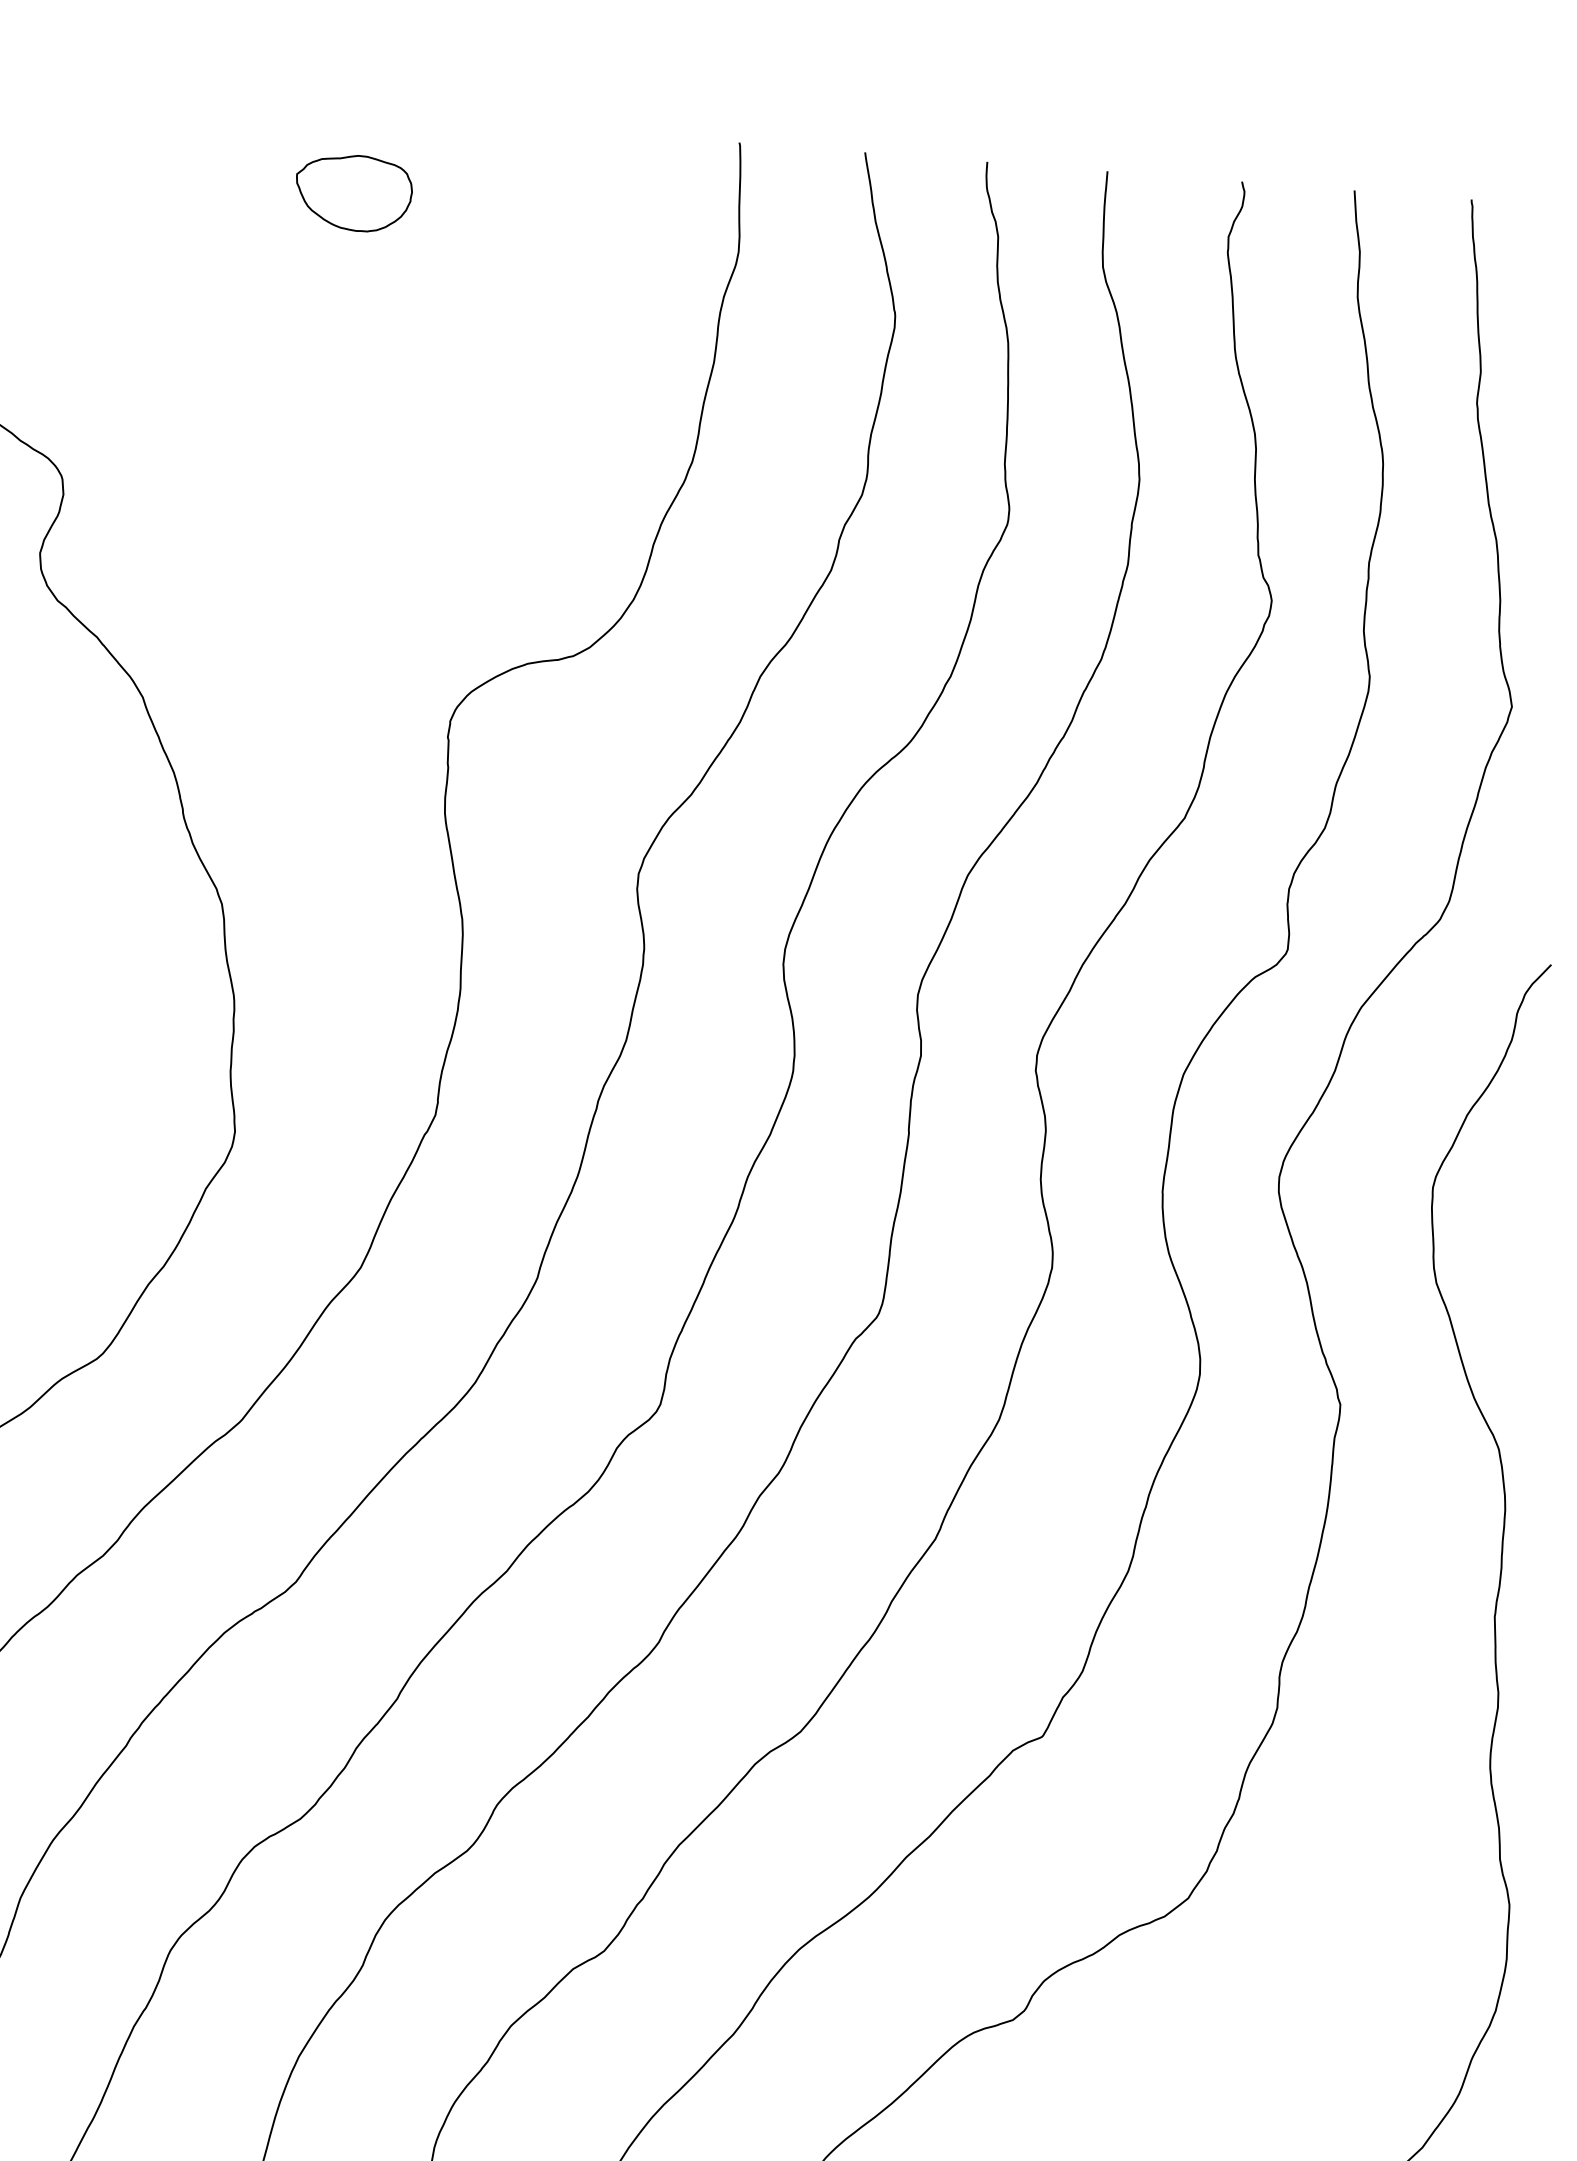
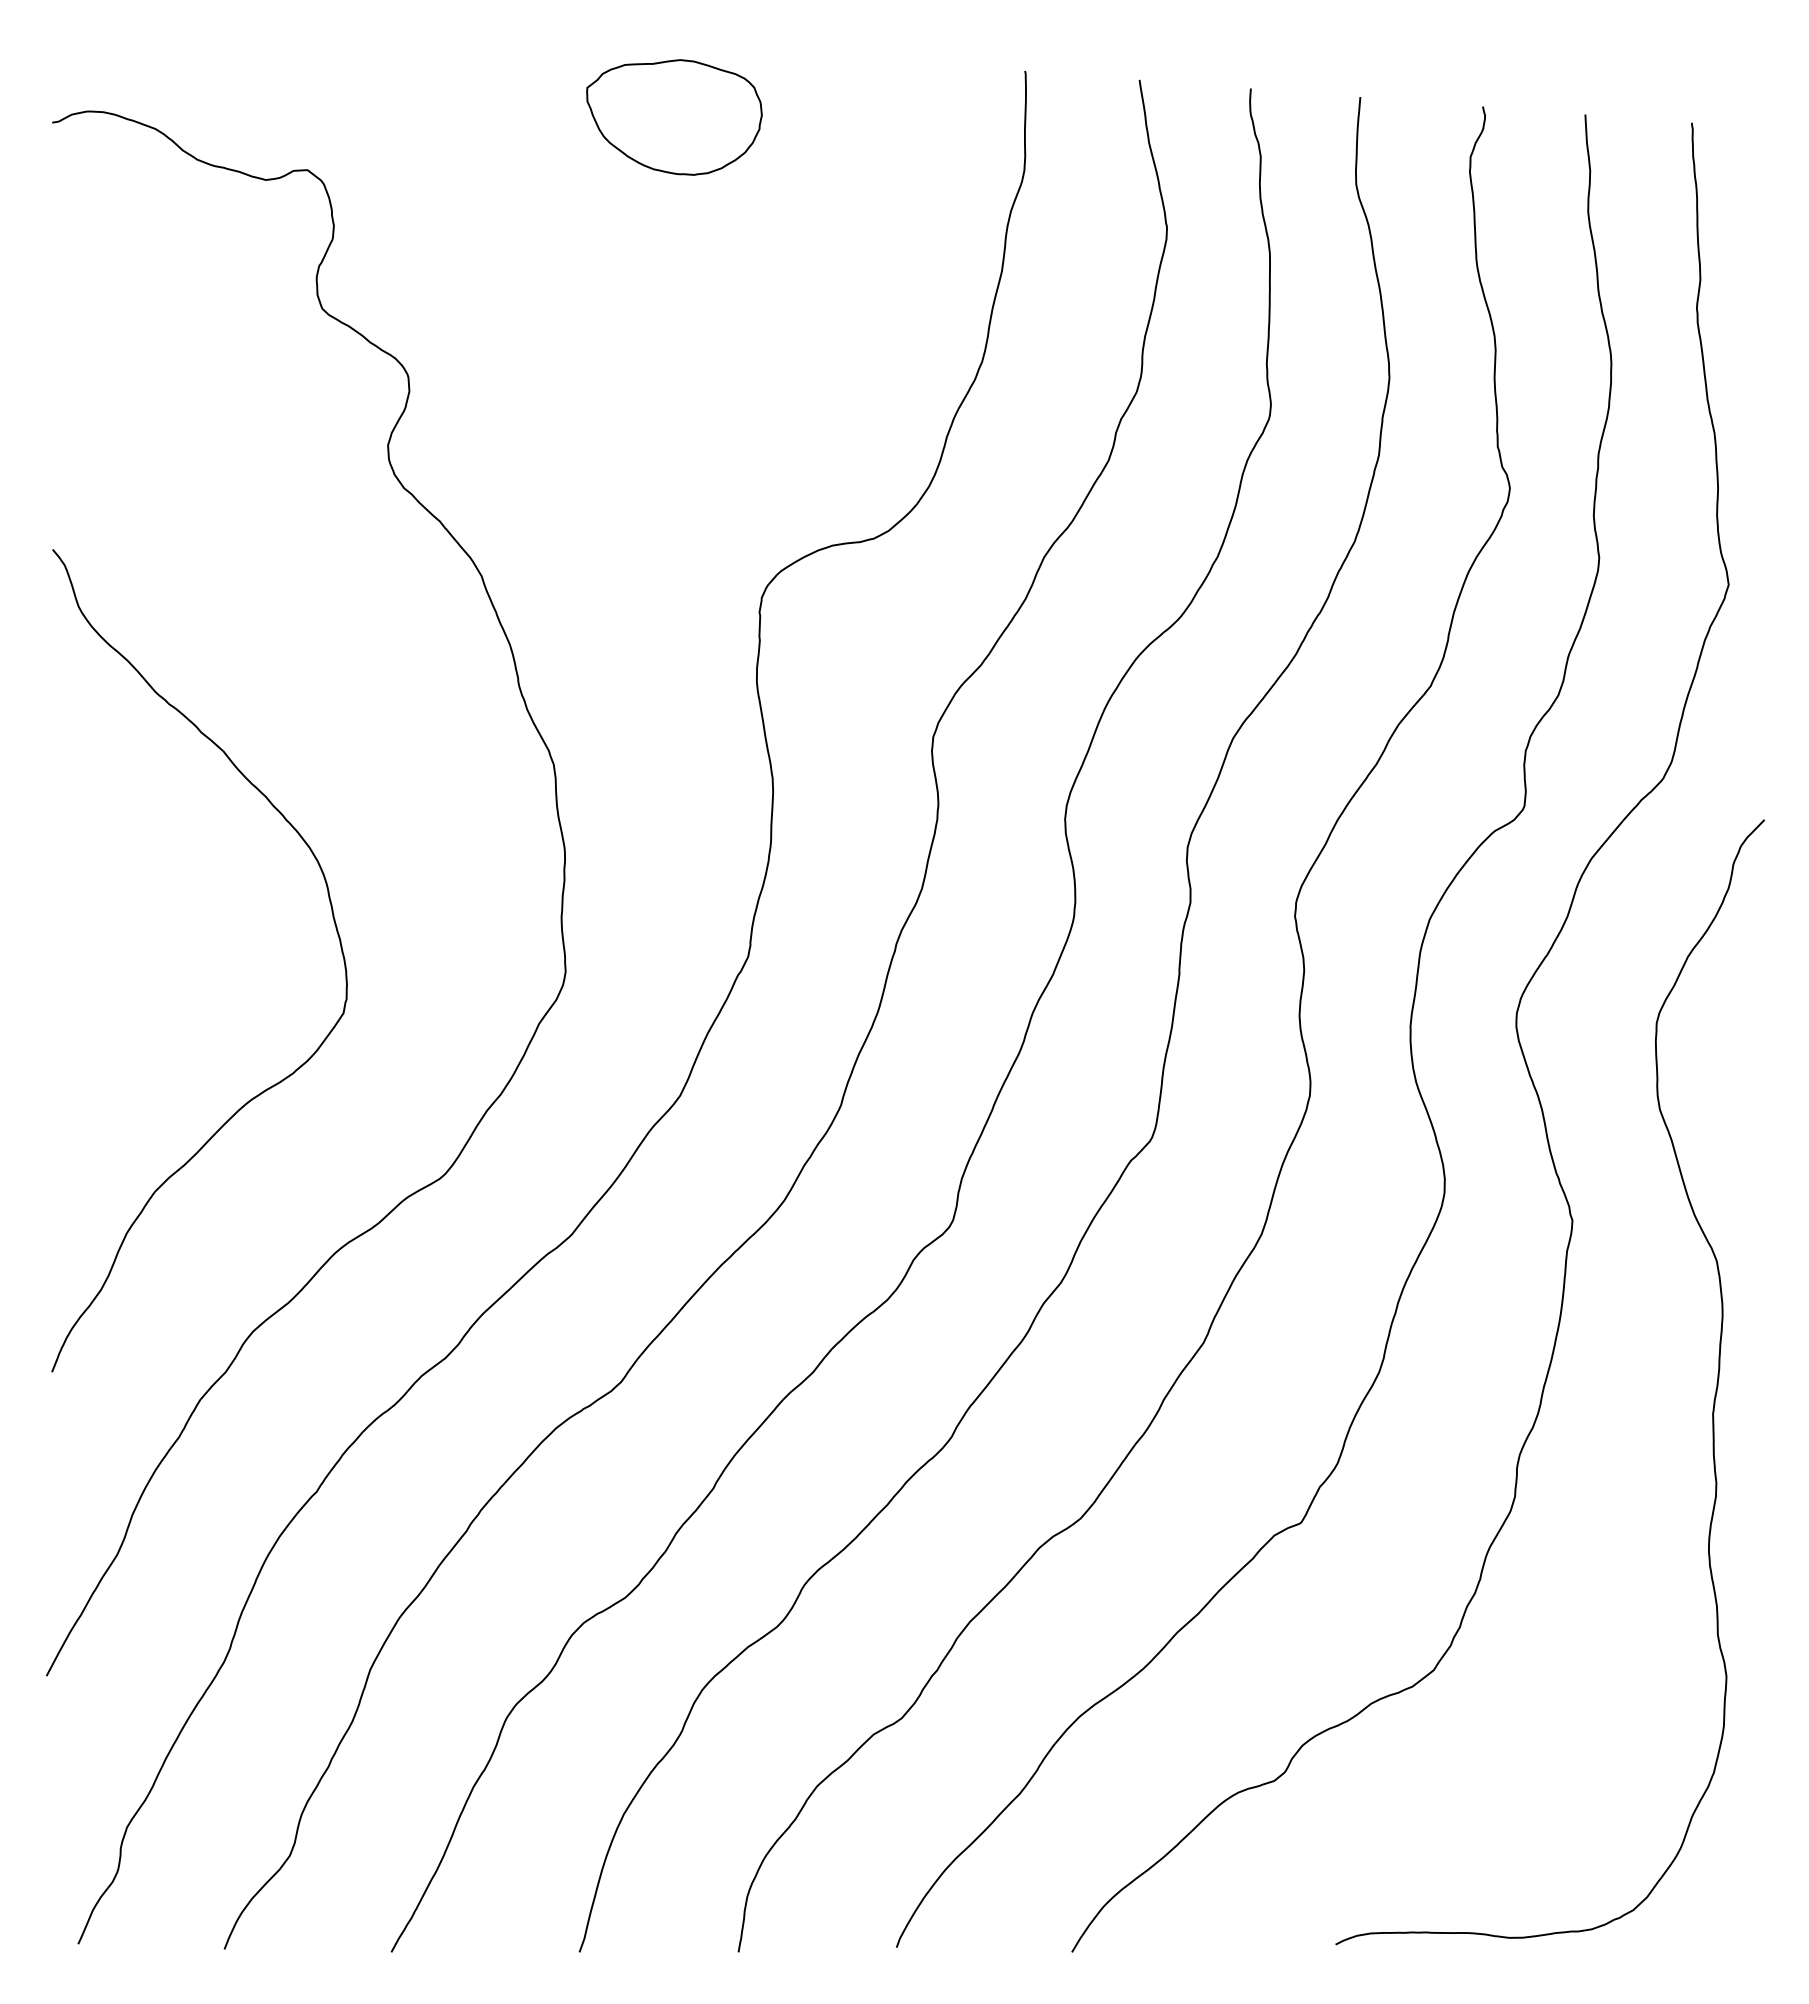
part: (354, 193) -> (674, 117), size x1.67

